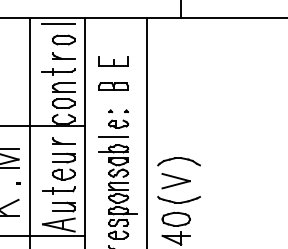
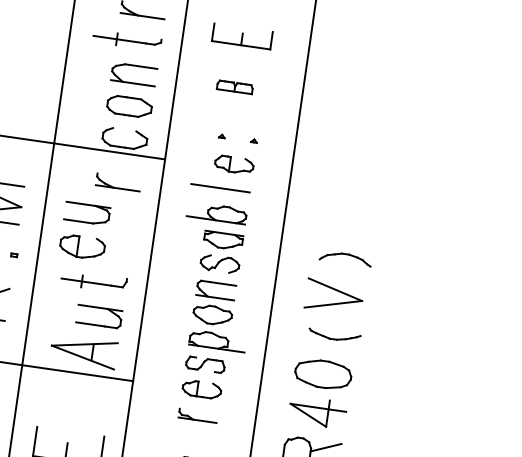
part: (113, 86) -> (234, 86), size x0.6
part: (178, 161) -> (344, 257), size x0.6
part: (63, 166) -> (83, 230), moved
part: (178, 199) -> (333, 334), size x0.6

